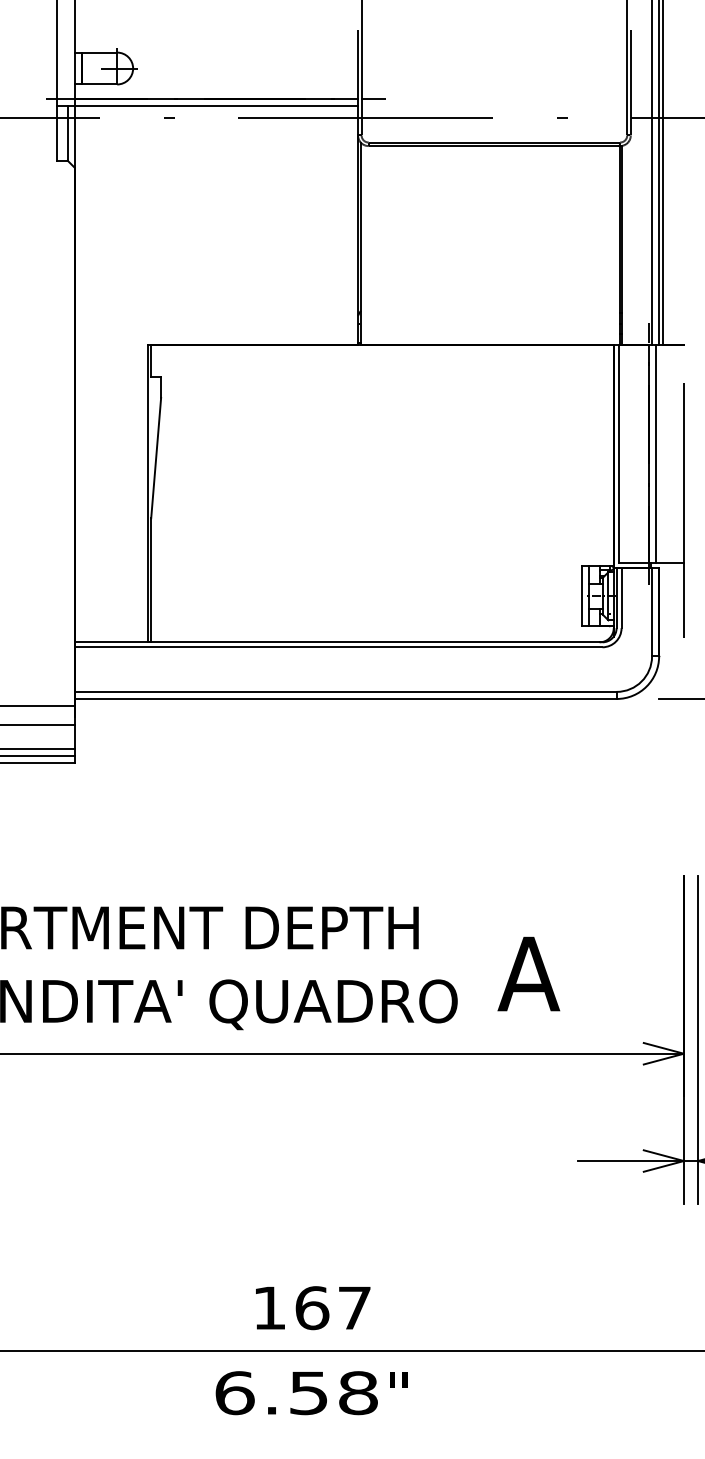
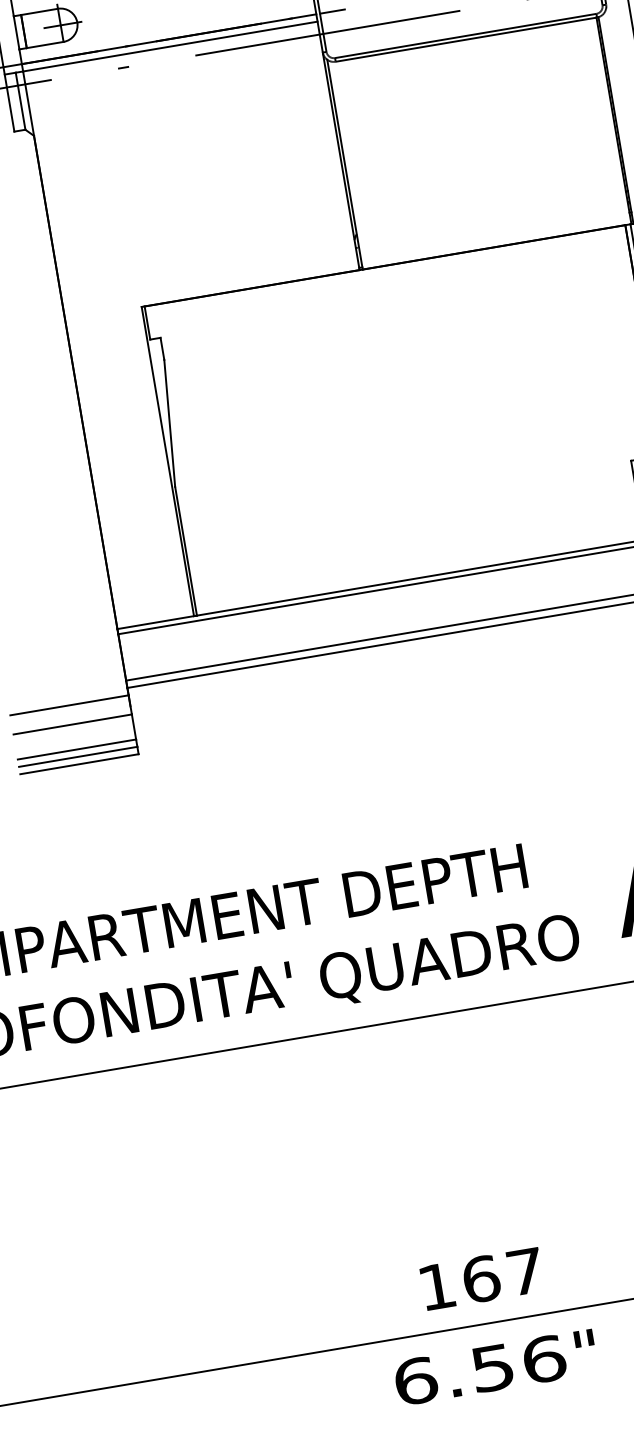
text: (358, 1392) -> (544, 1358), 6.58 -> 6.56

